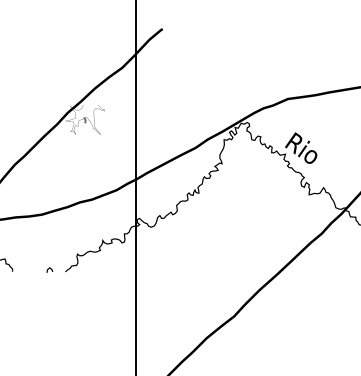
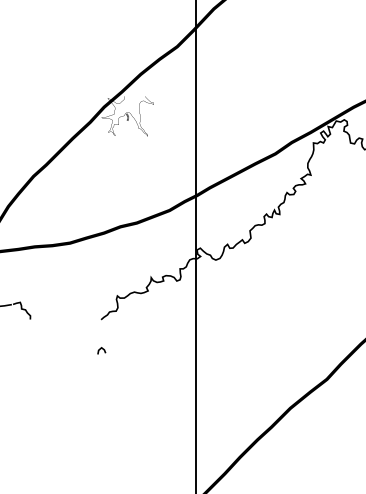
line: (49, 268) -> (101, 348), moved

